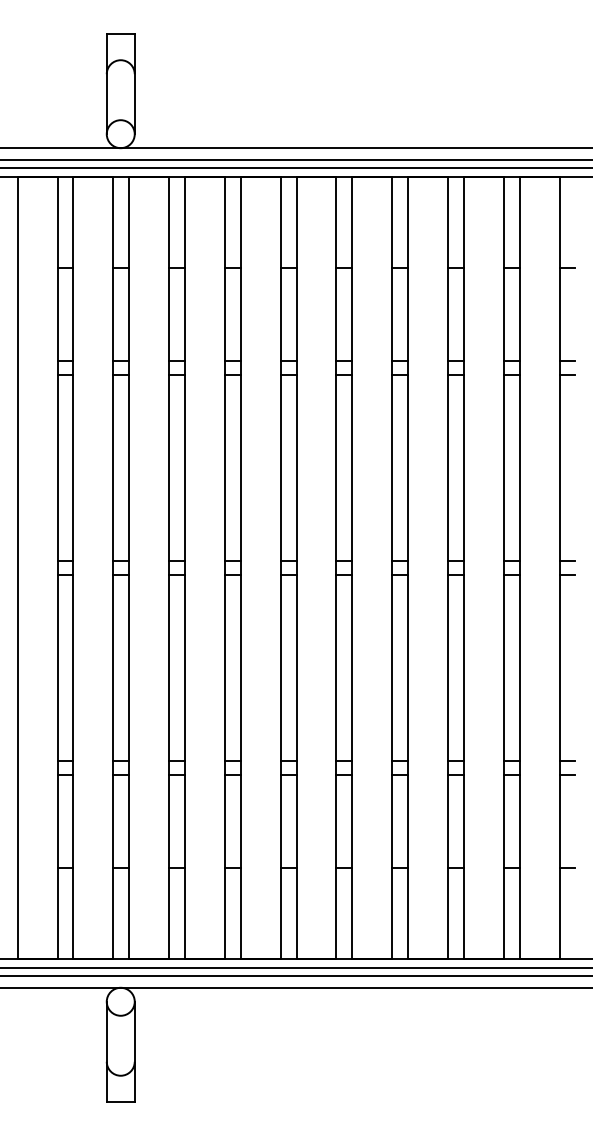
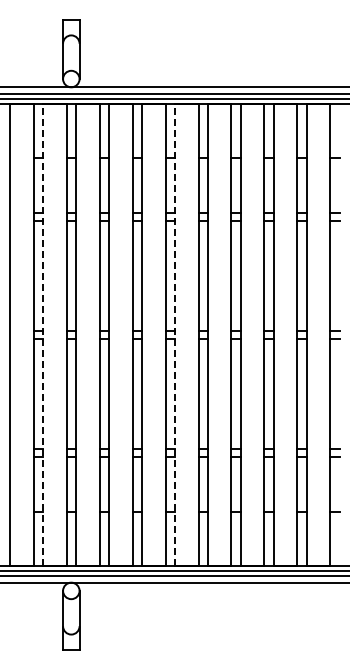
line: (73, 568) -> (43, 335), solid -> dashed
line: (295, 568) -> (174, 335), solid -> dashed

